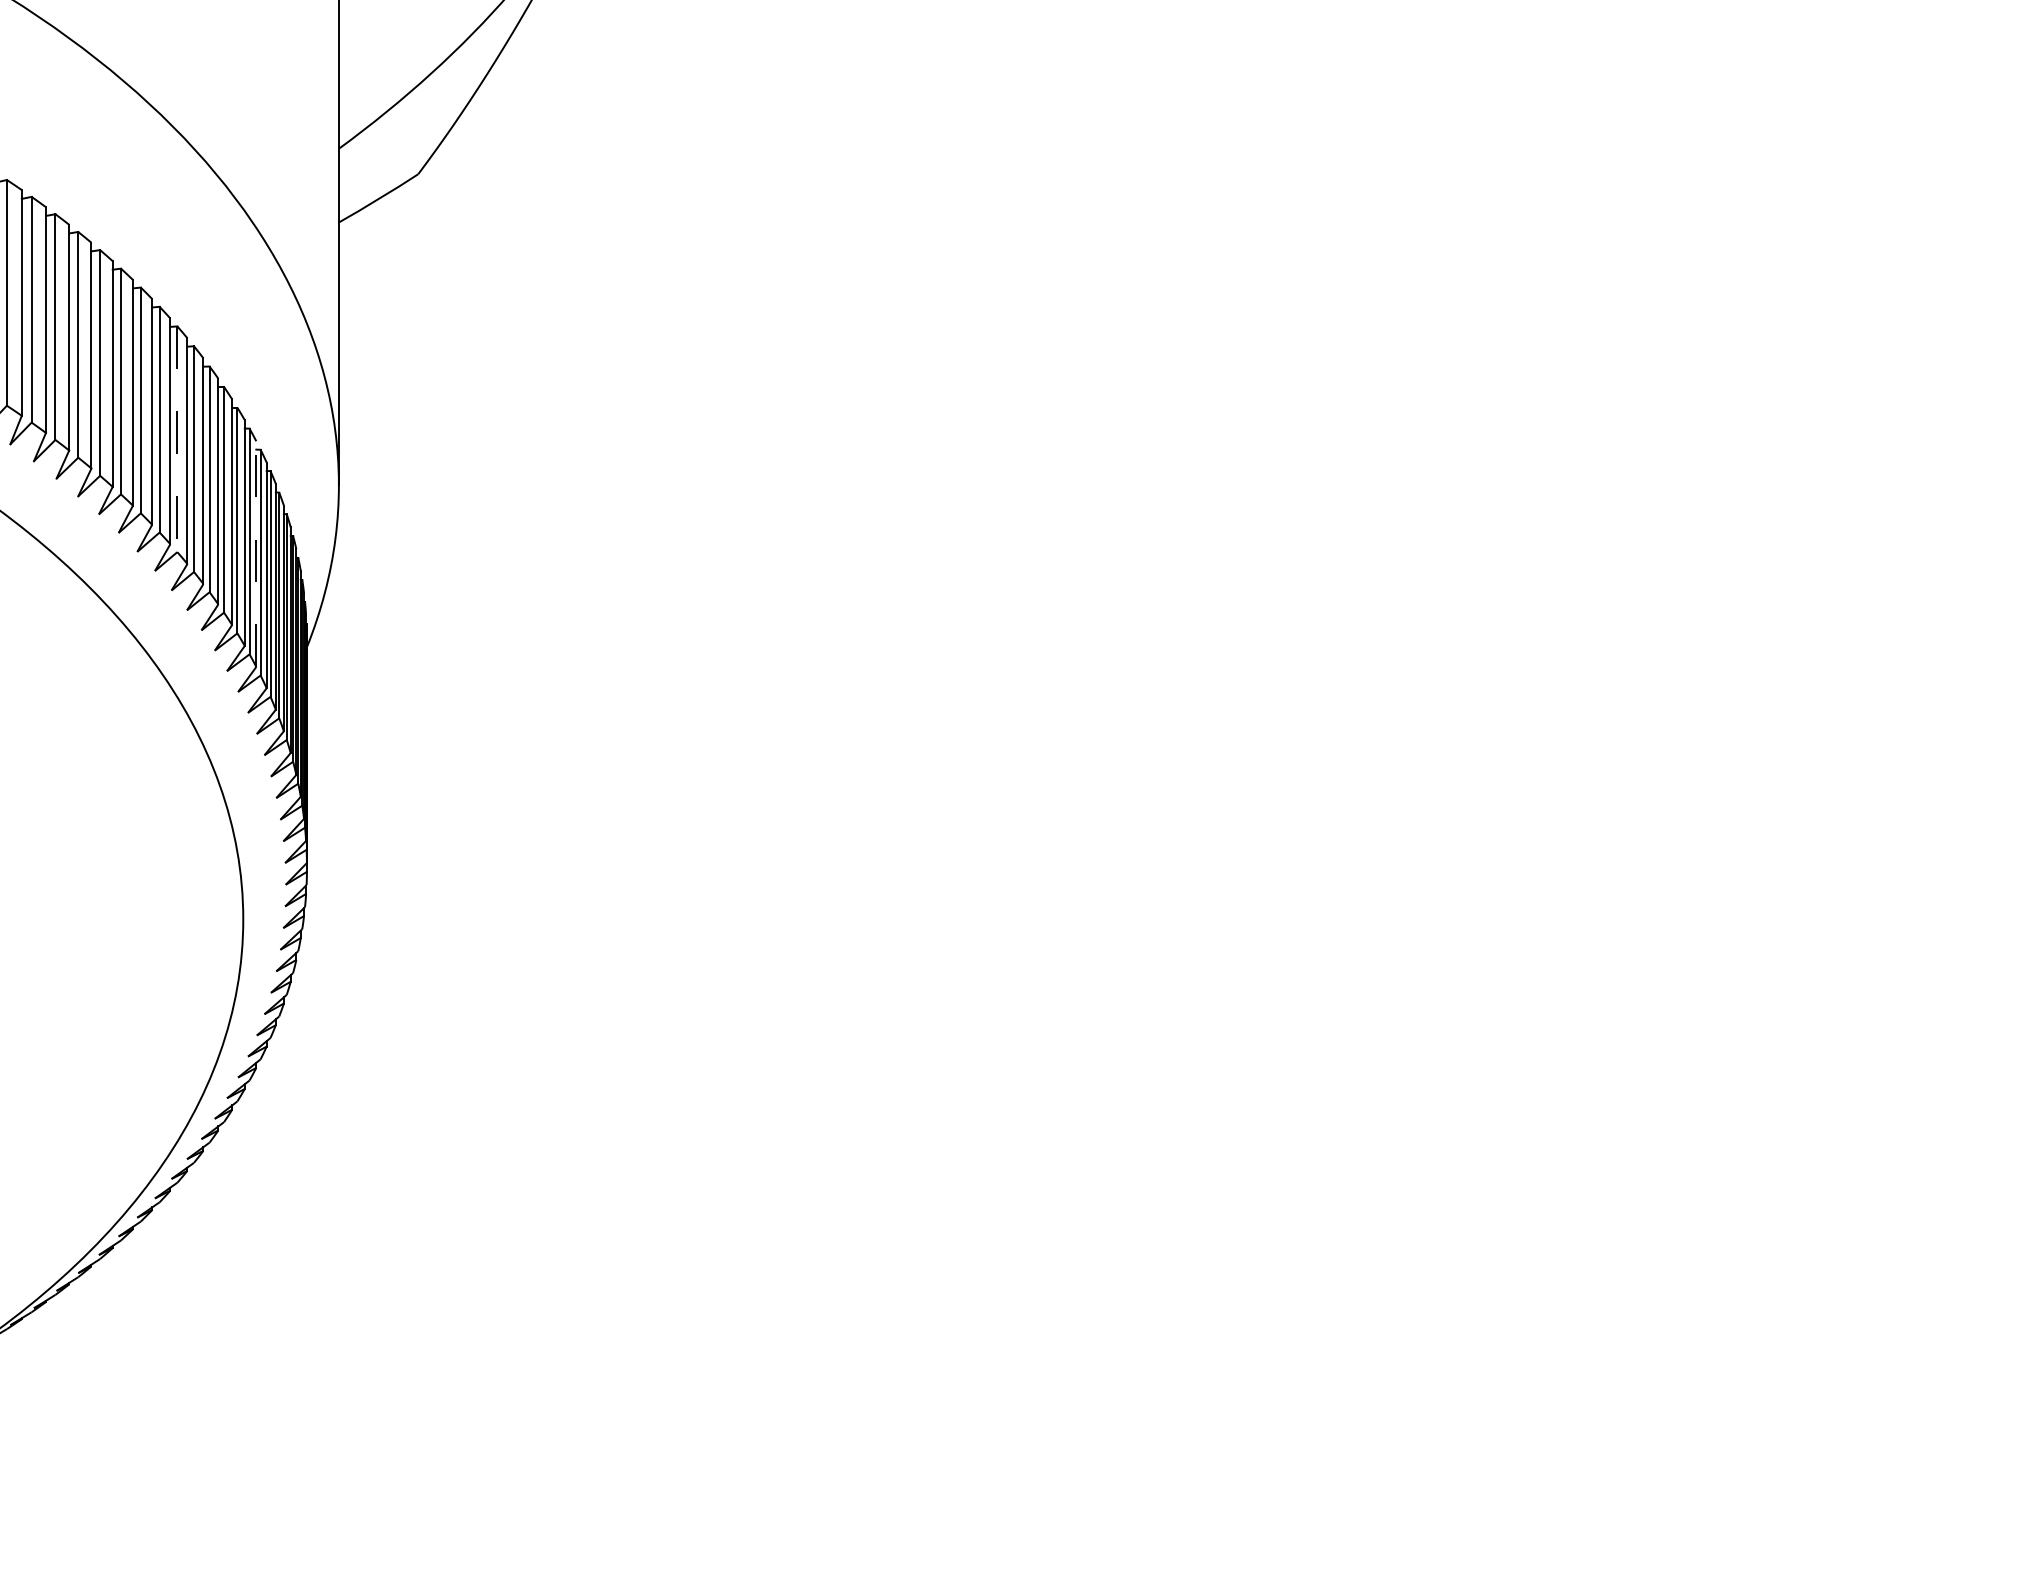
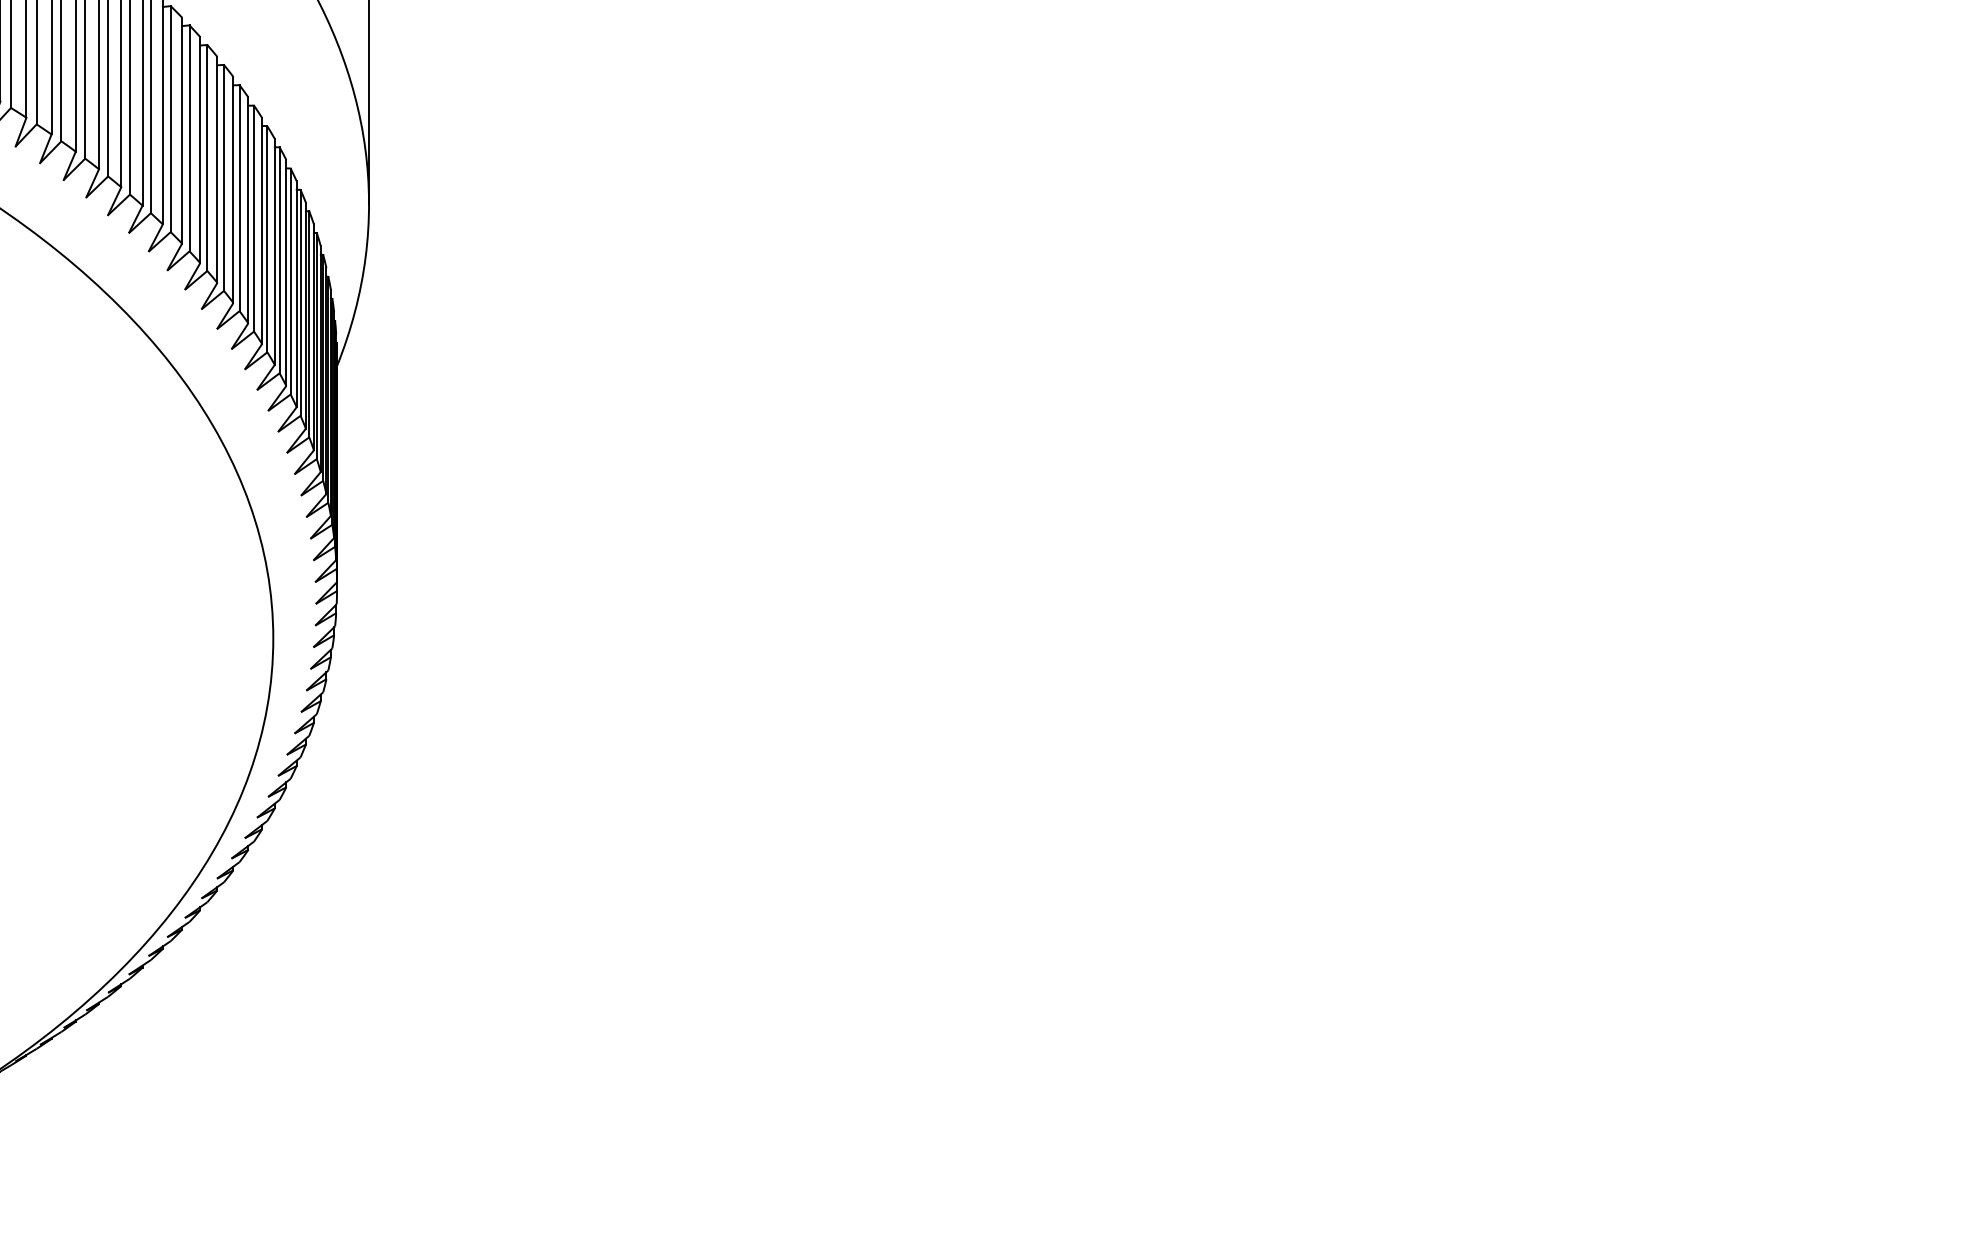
line: (177, 439) -> (207, 158), dashed -> solid
line: (256, 554) -> (286, 273), dashed -> solid

